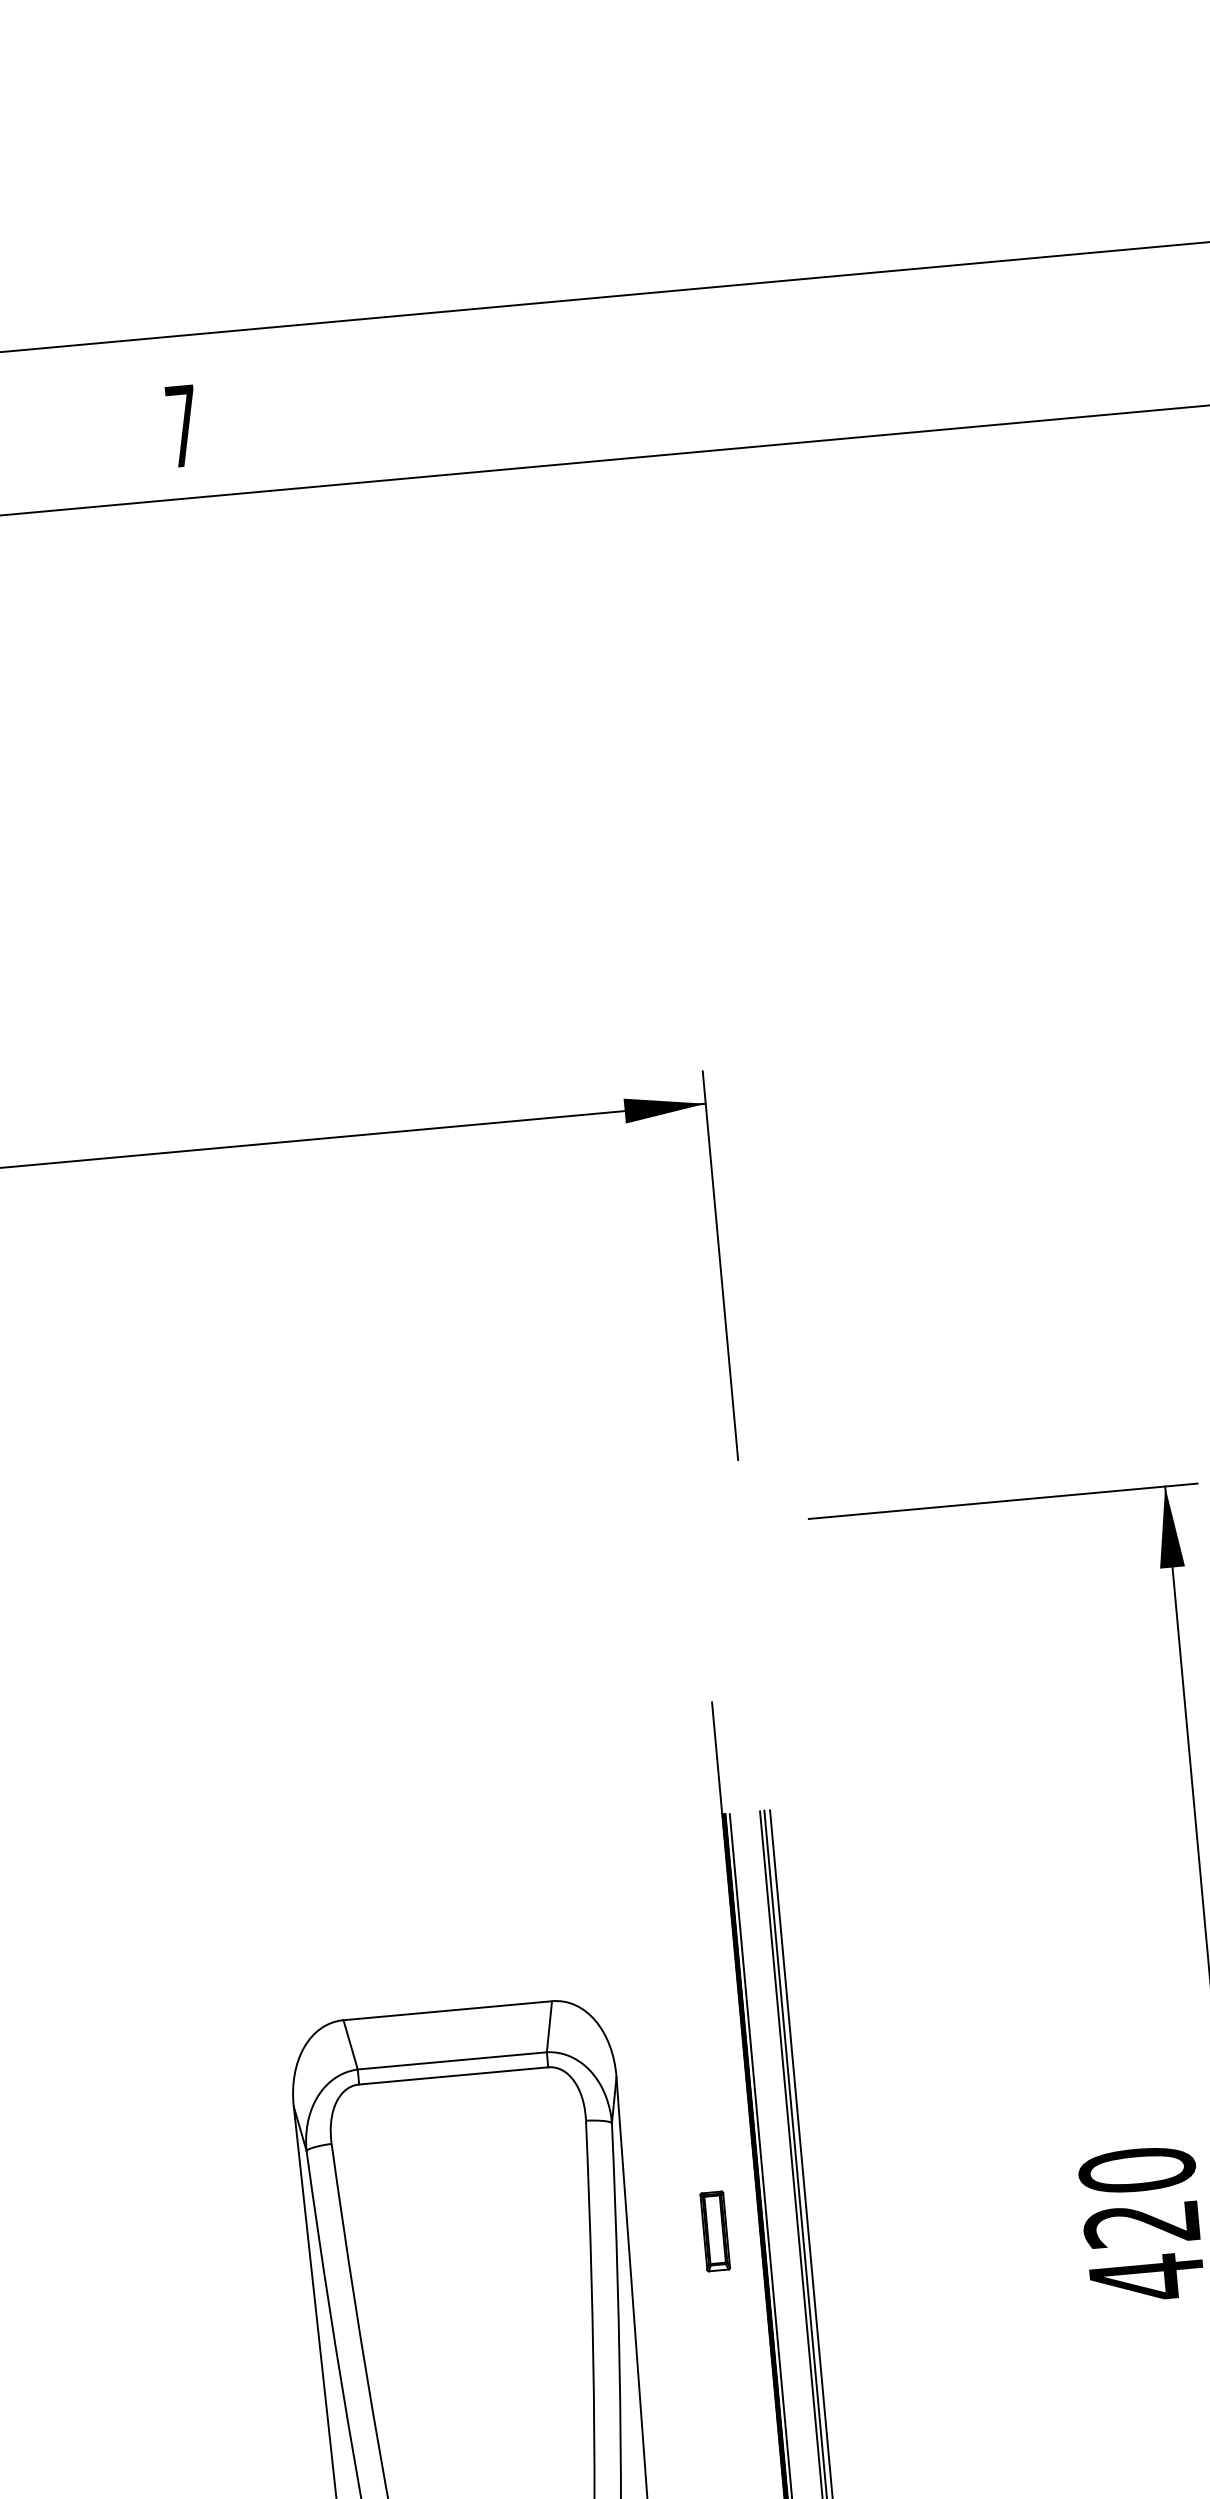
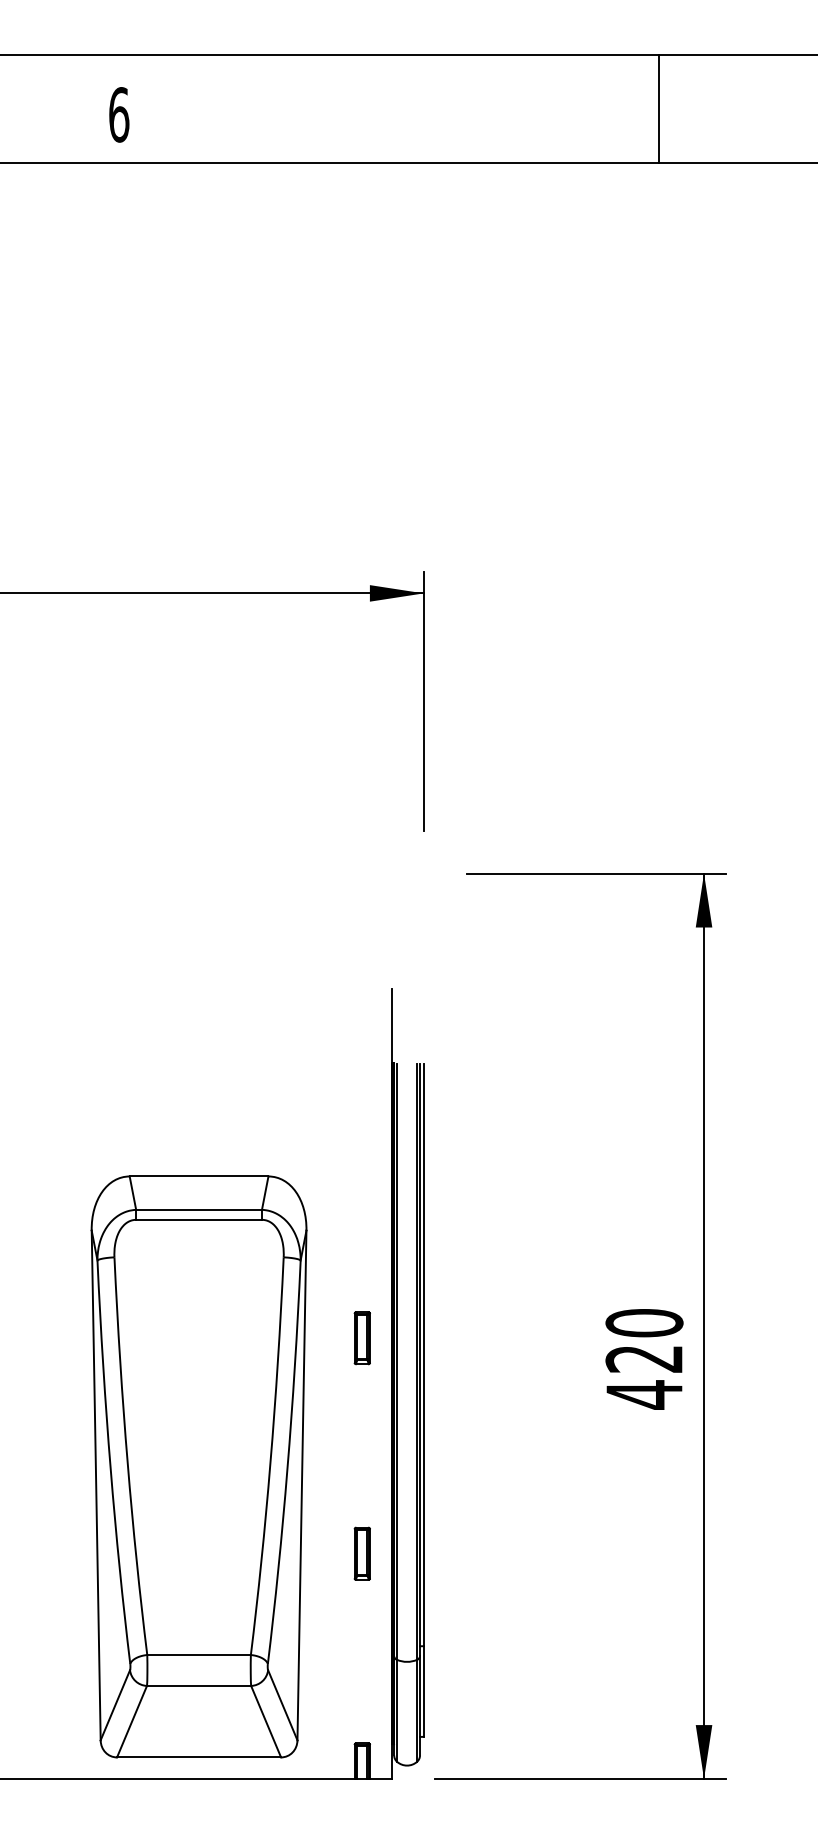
line: (992, 342) -> (658, 108), added
text: (182, 425) -> (119, 114), 7 -> 6

